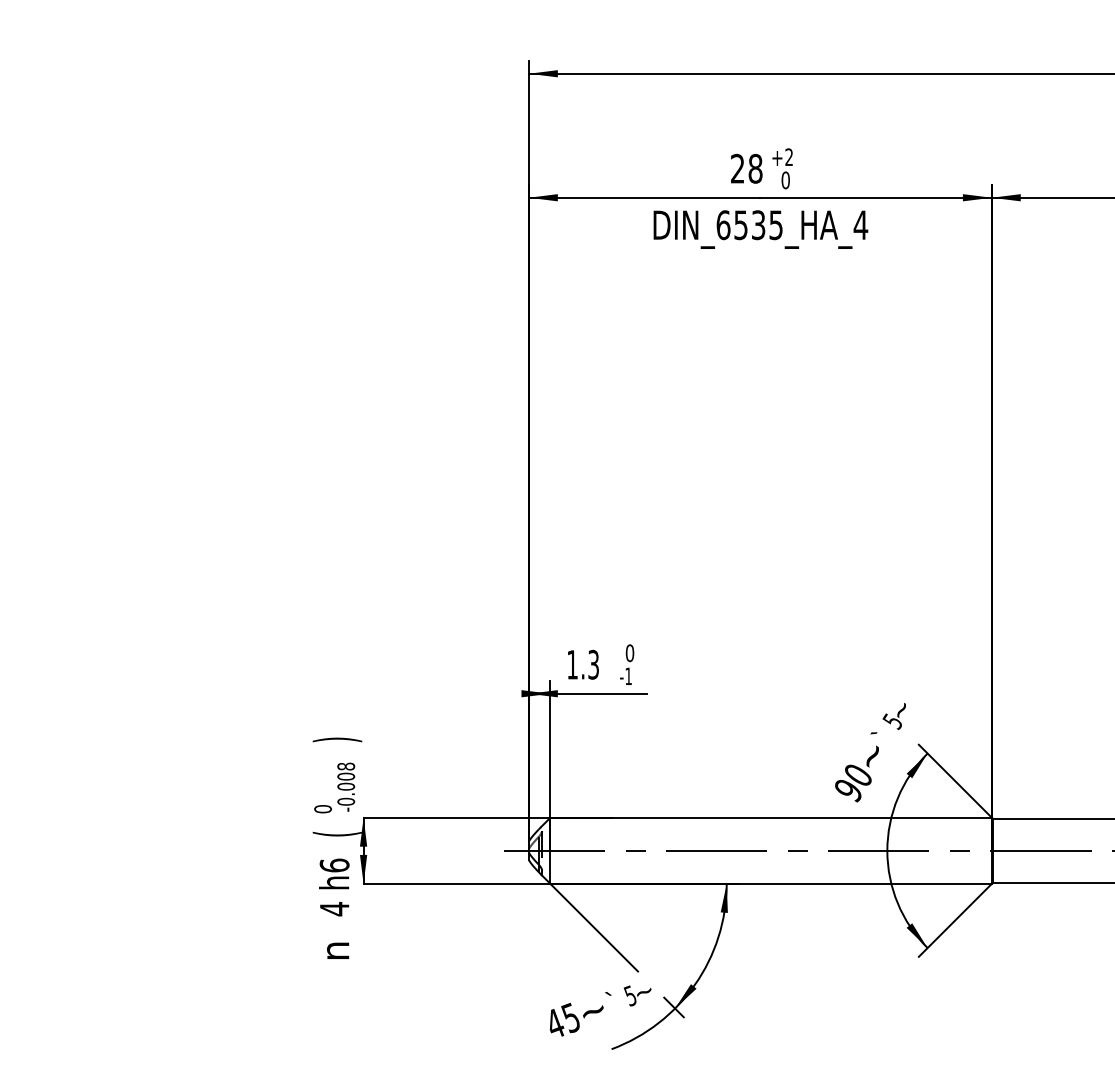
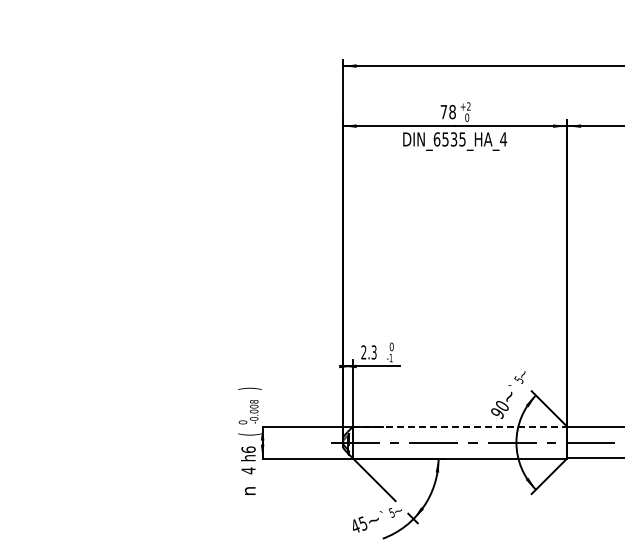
text: (736, 167) -> (443, 111), 28 -> 78
text: (571, 664) -> (363, 352), 1.3 -> 2.3
line: (771, 817) -> (460, 426), solid -> dashed

